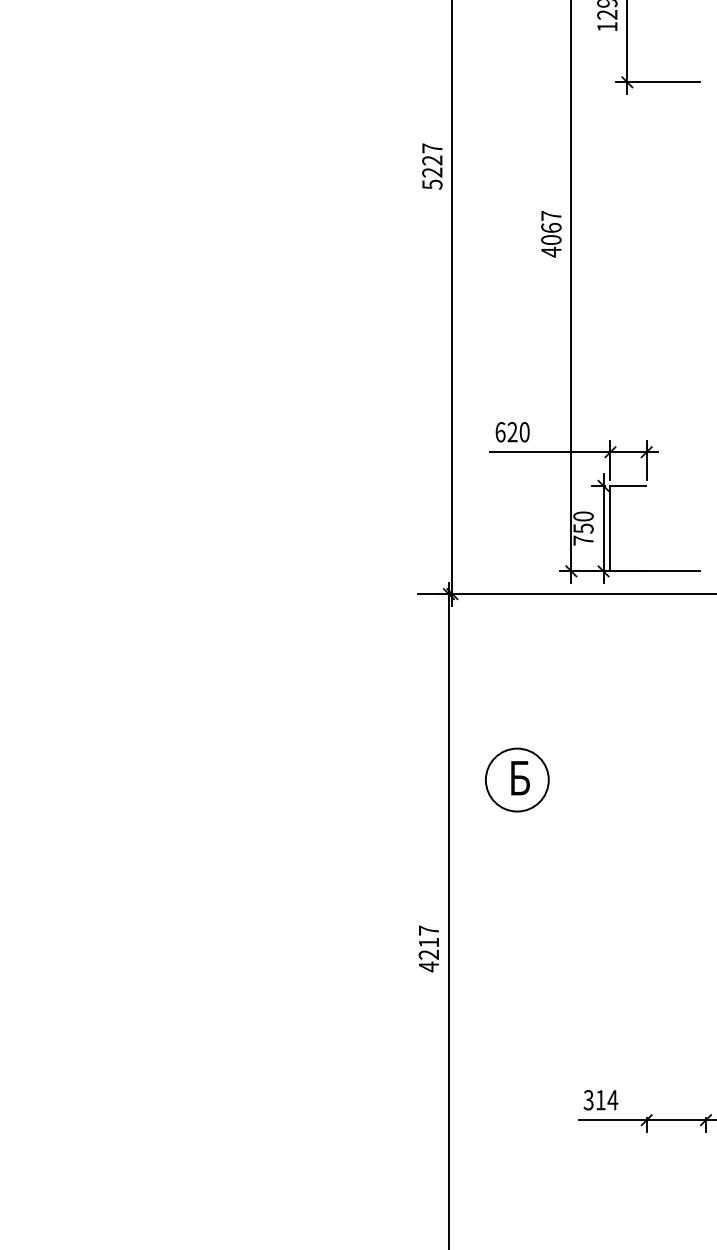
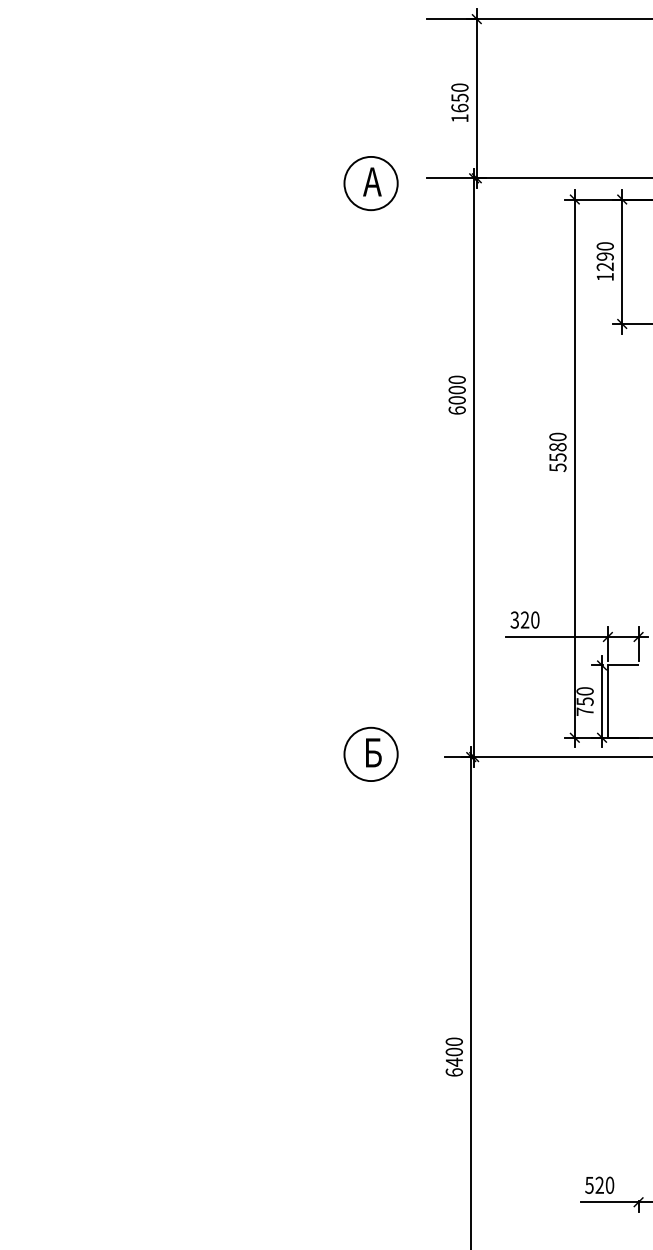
text: (431, 165) -> (456, 394), 5227 -> 6000
text: (550, 234) -> (557, 452), 4067 -> 5580
text: (500, 431) -> (514, 619), 620 -> 320
part: (516, 778) -> (370, 753), moved
text: (427, 949) -> (453, 1057), 4217 -> 6400
text: (600, 1099) -> (599, 1184), 314 -> 520

